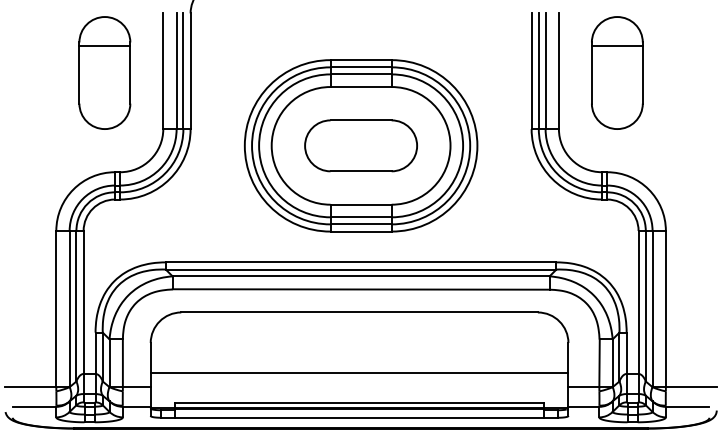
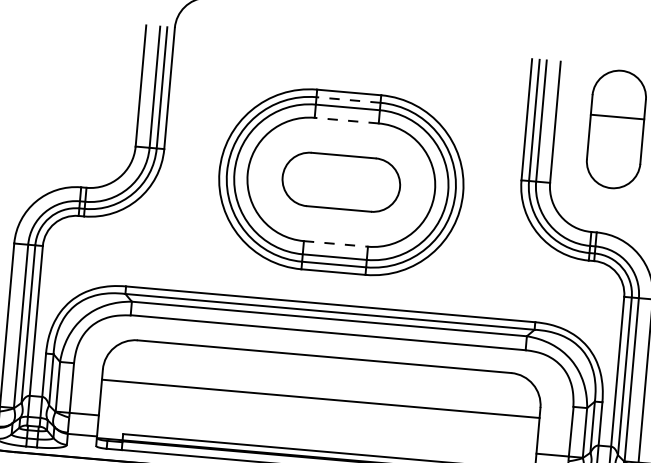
line: (616, 46) -> (616, 117), moved
line: (361, 67) -> (348, 100), solid -> dashed
part: (104, 72) -> (79, 81), removed
line: (361, 87) -> (347, 121), solid -> dashed
line: (361, 204) -> (336, 243), solid -> dashed
line: (359, 372) -> (320, 398), moved

